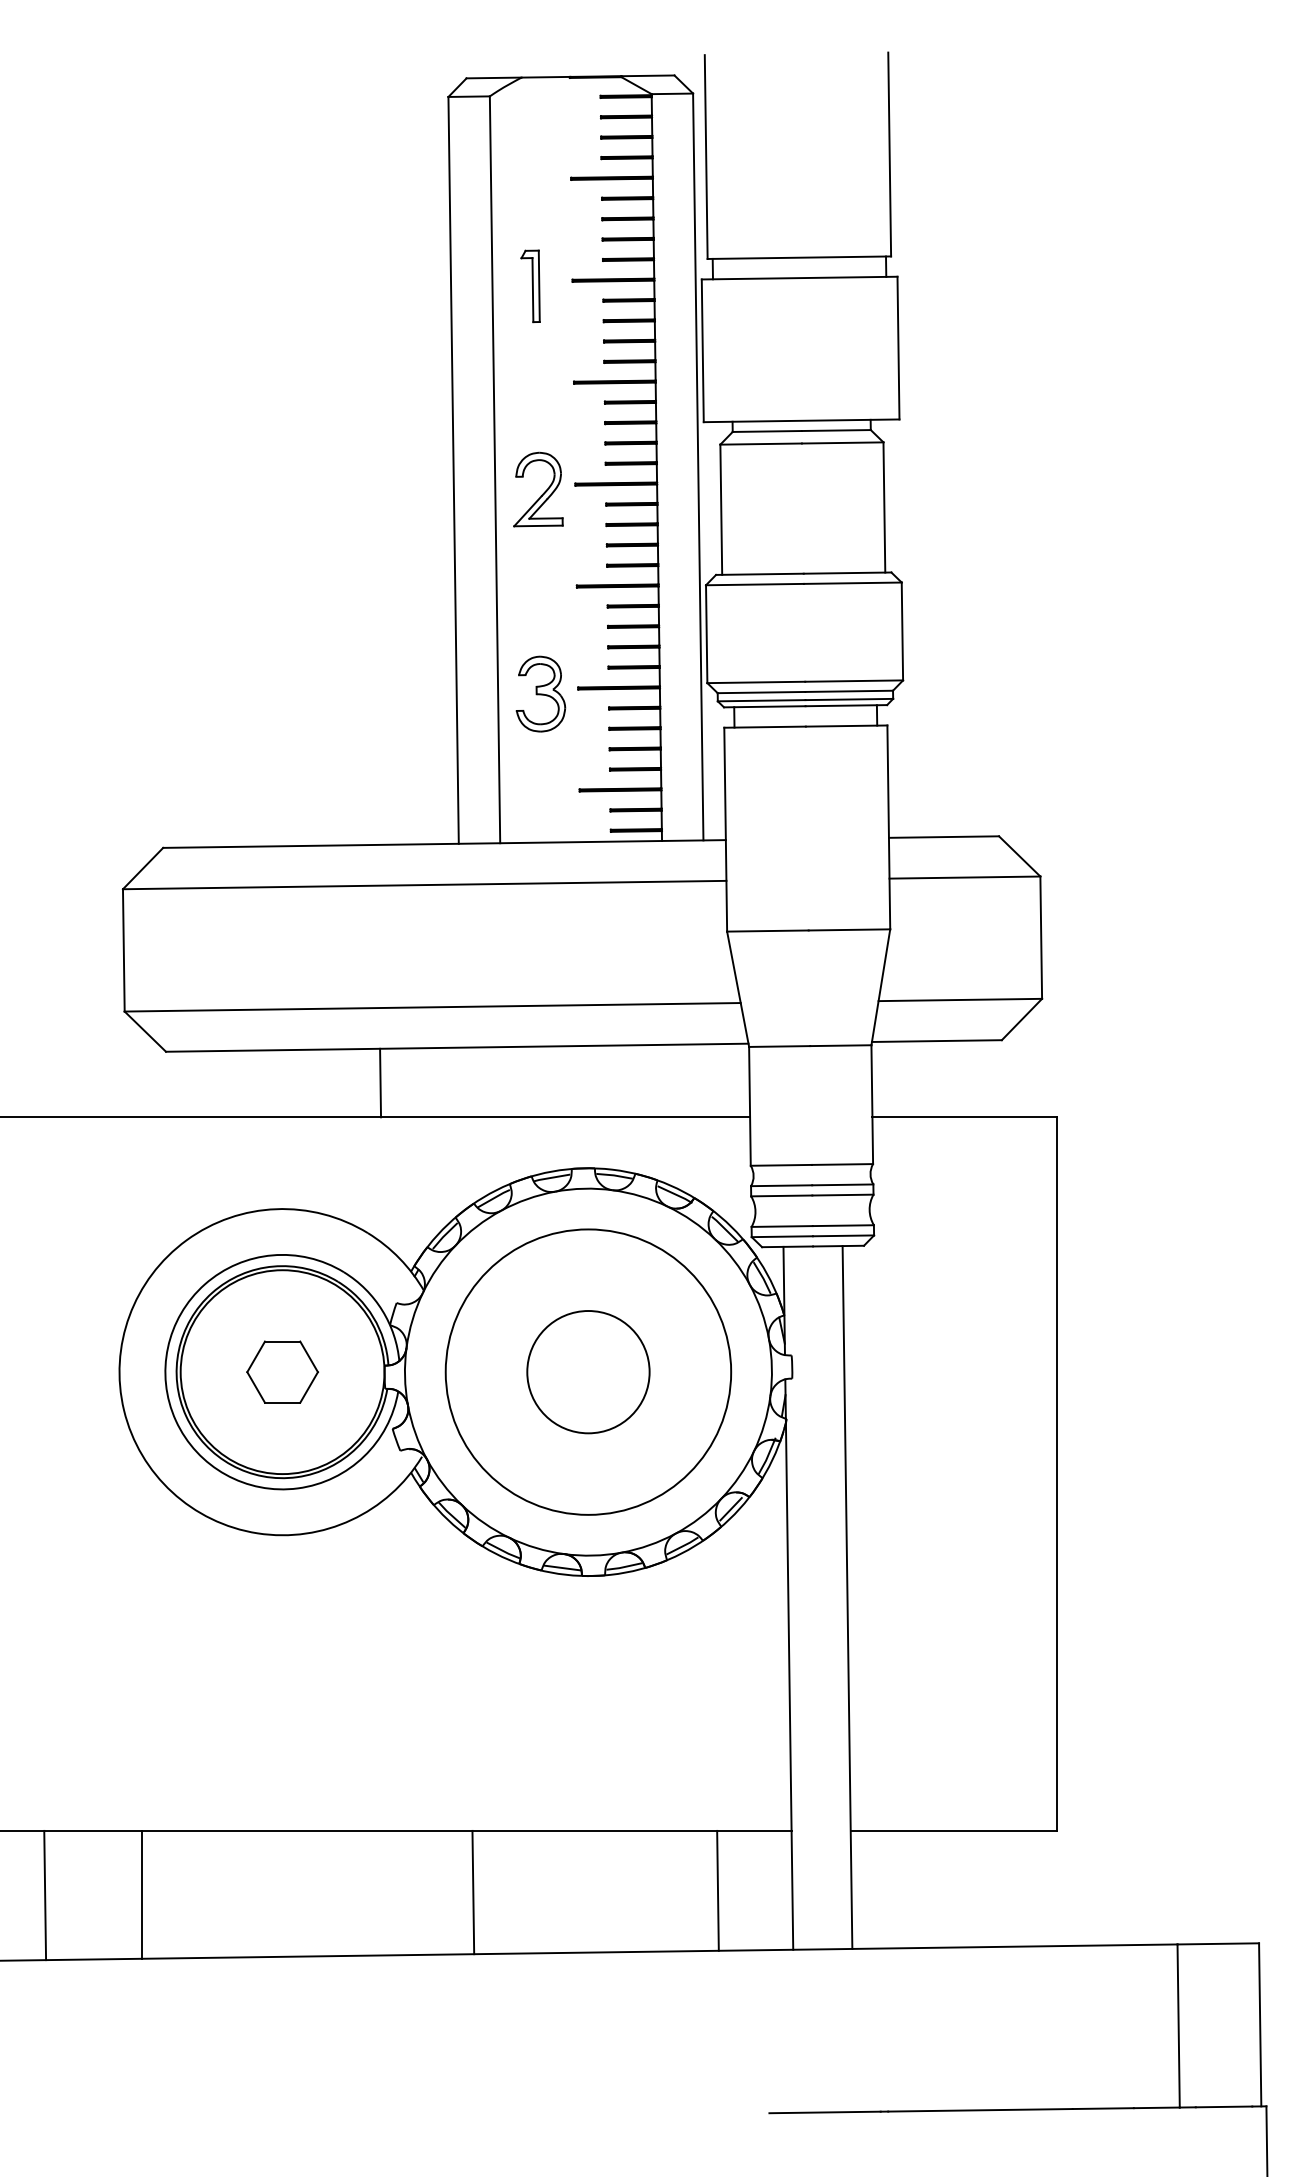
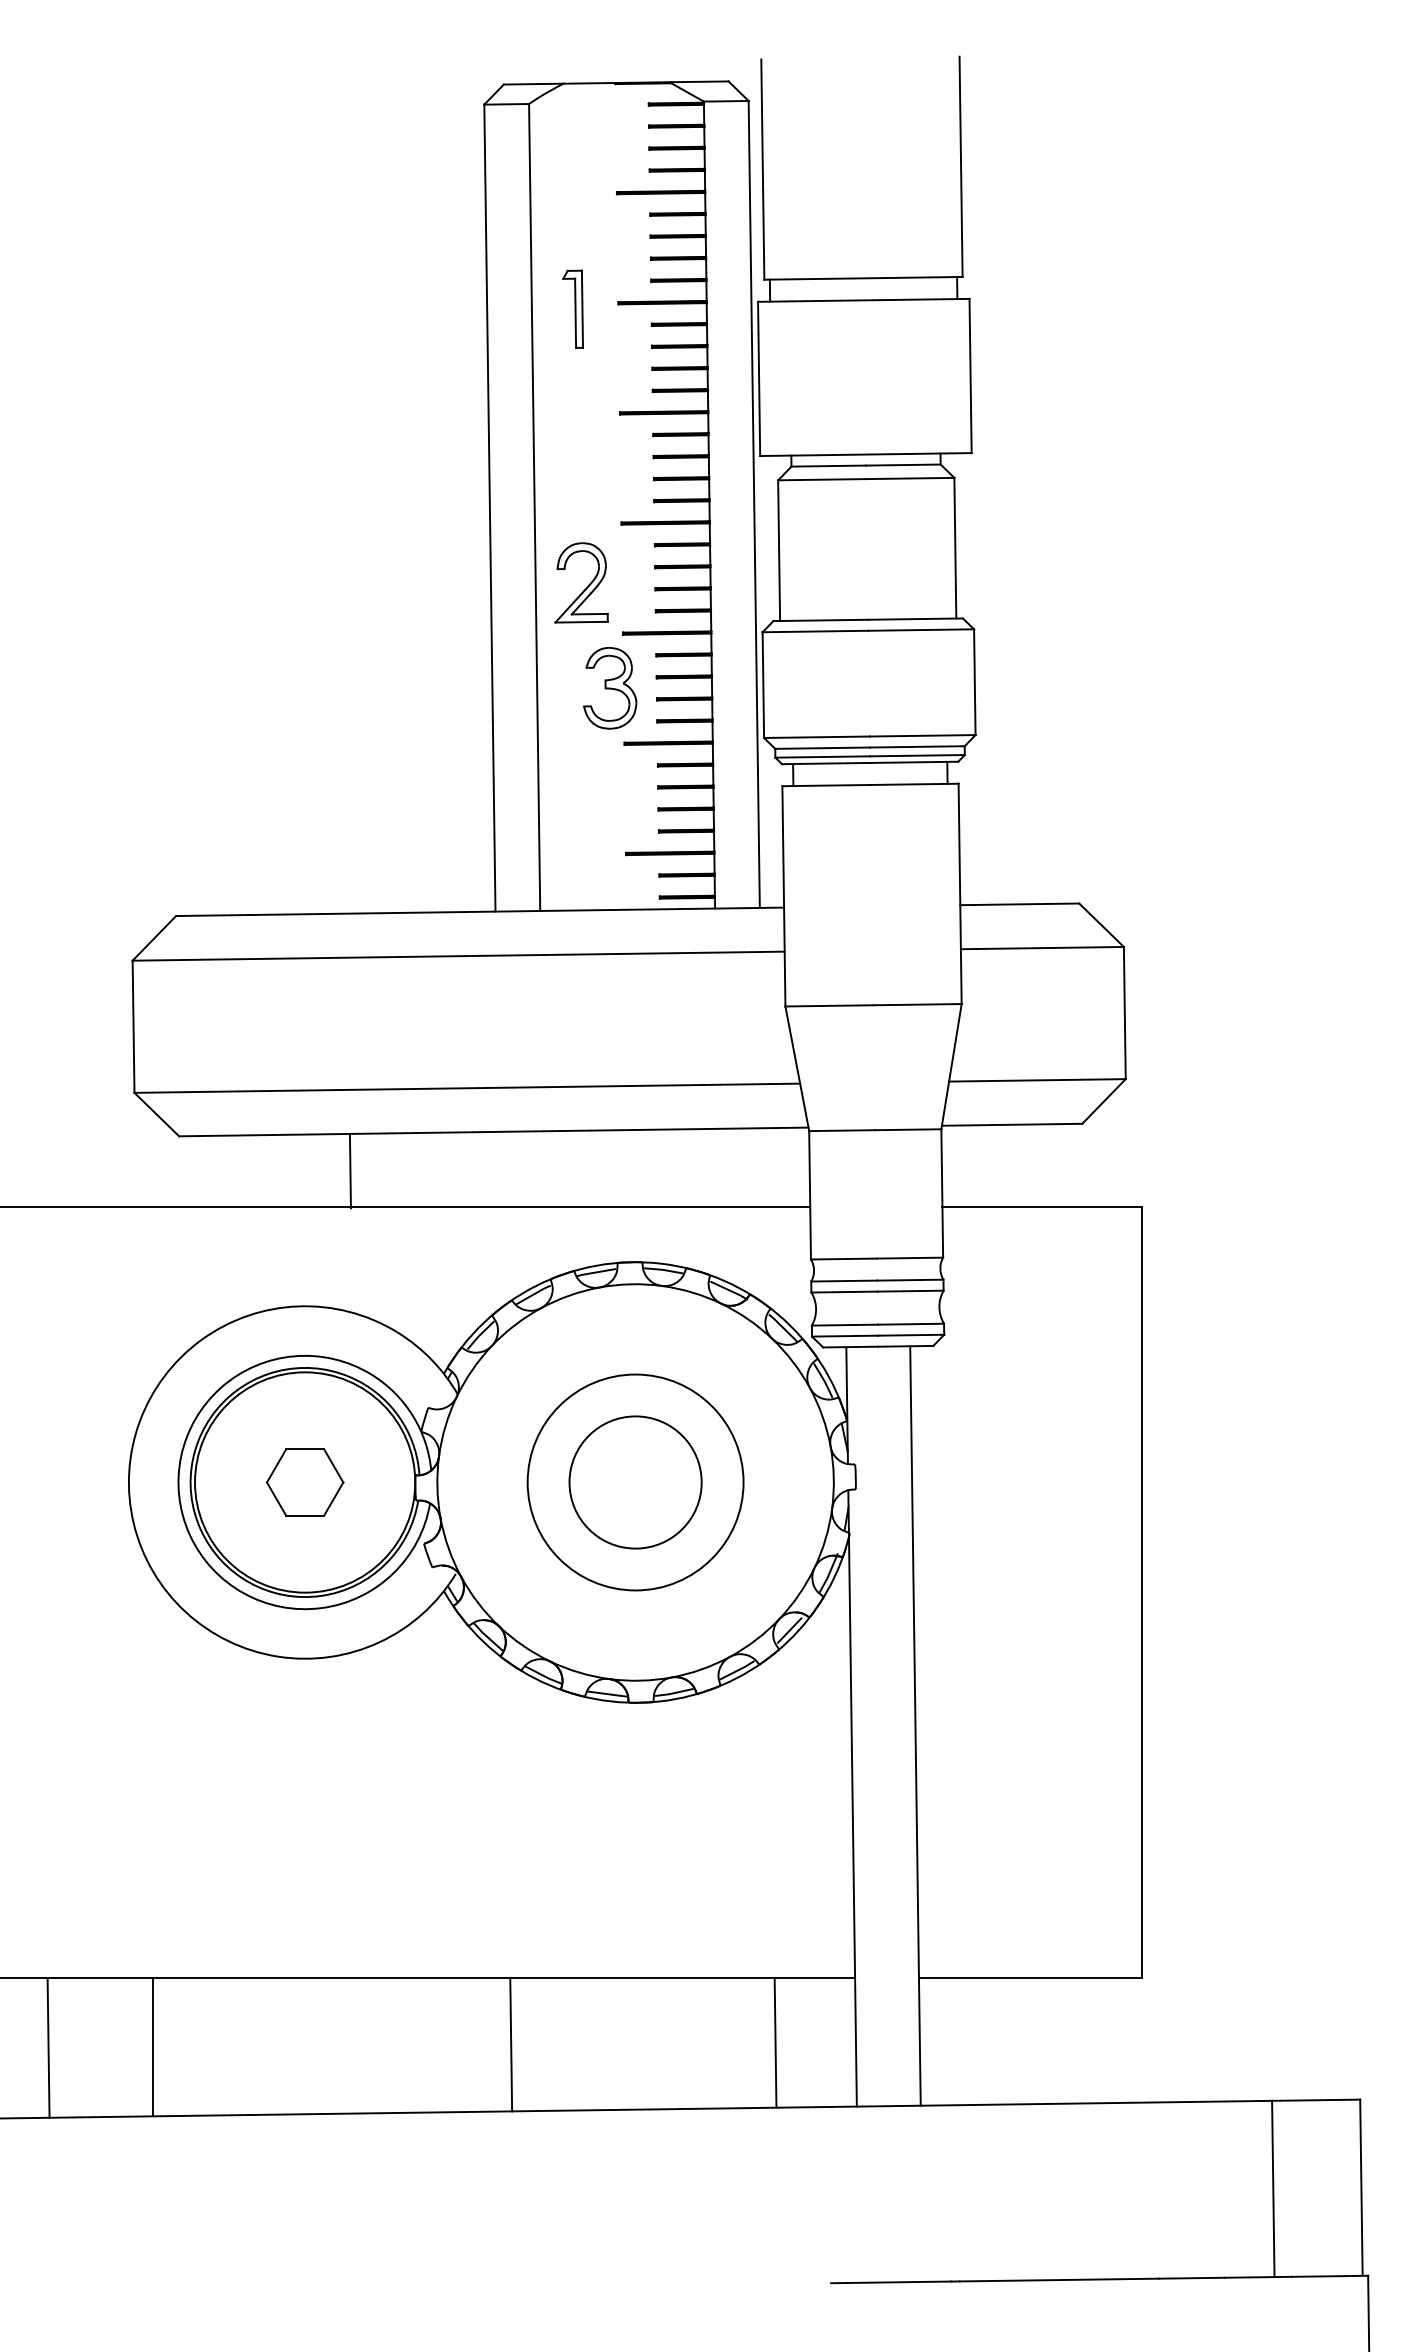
part: (538, 489) -> (581, 582), moved
part: (540, 693) -> (609, 687), moved
line: (380, 1082) -> (350, 1170), moved
circle: (588, 1371) -> (635, 1481), size x0.7

